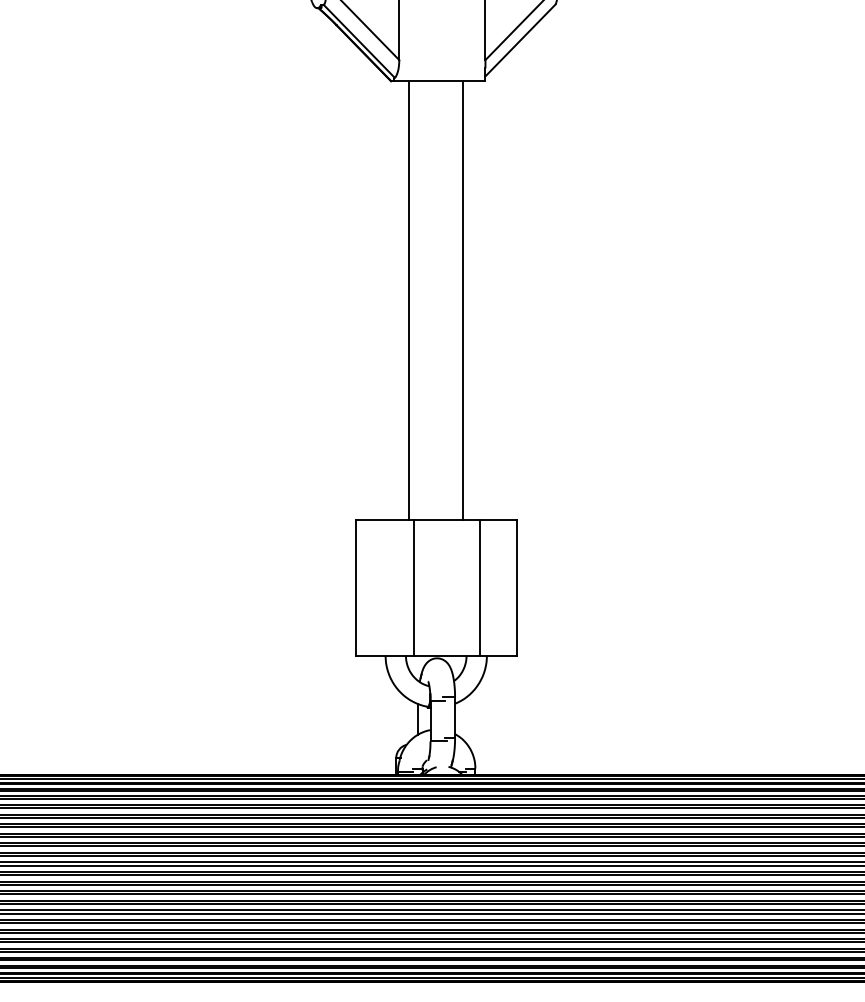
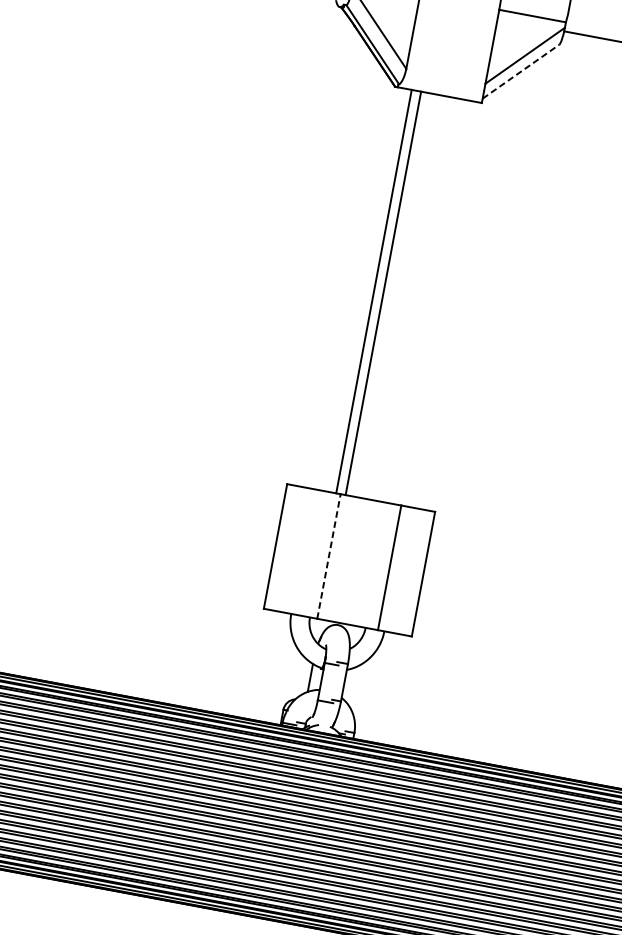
line: (520, 40) -> (521, 71), solid -> dashed
line: (463, 300) -> (383, 293), moved
line: (413, 588) -> (328, 556), solid -> dashed

